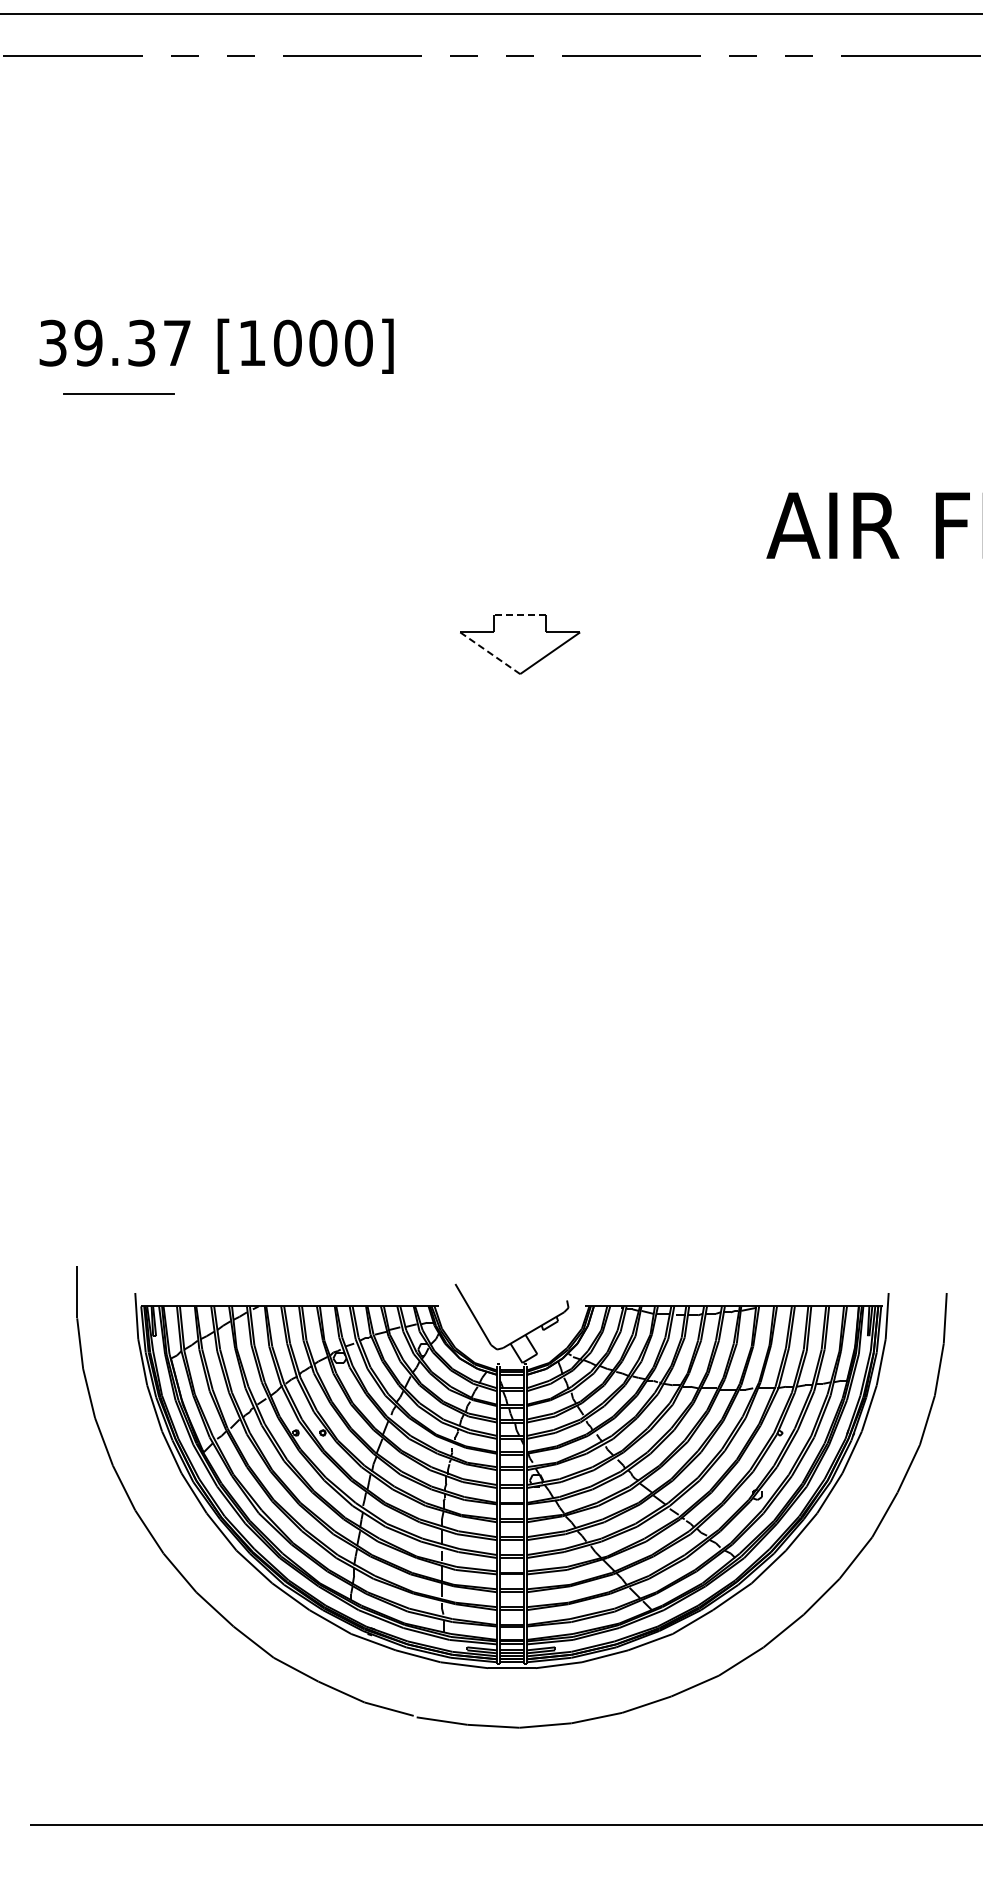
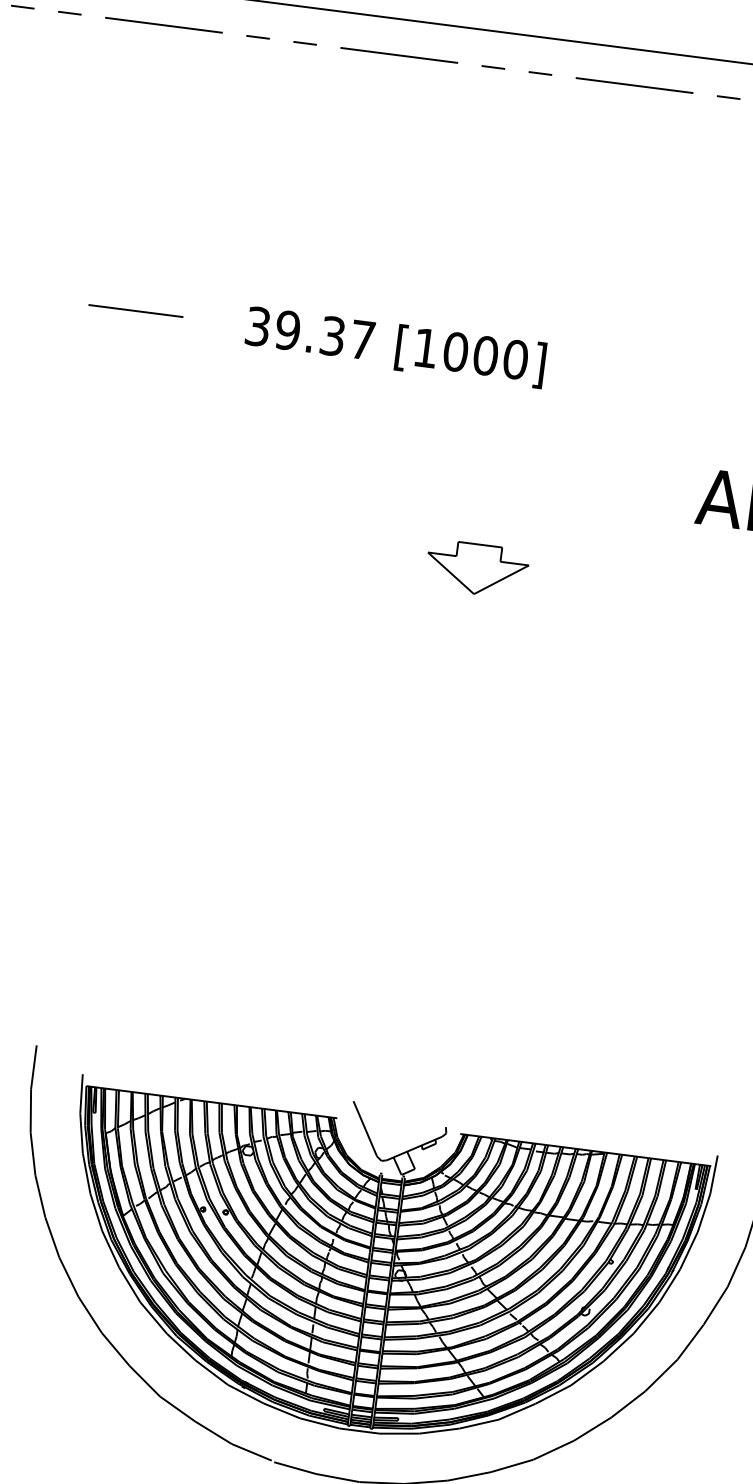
text: (216, 345) -> (395, 346), moved
line: (118, 393) -> (135, 310), moved
line: (519, 615) -> (479, 544), dashed -> solid
line: (490, 653) -> (451, 573), dashed -> solid

